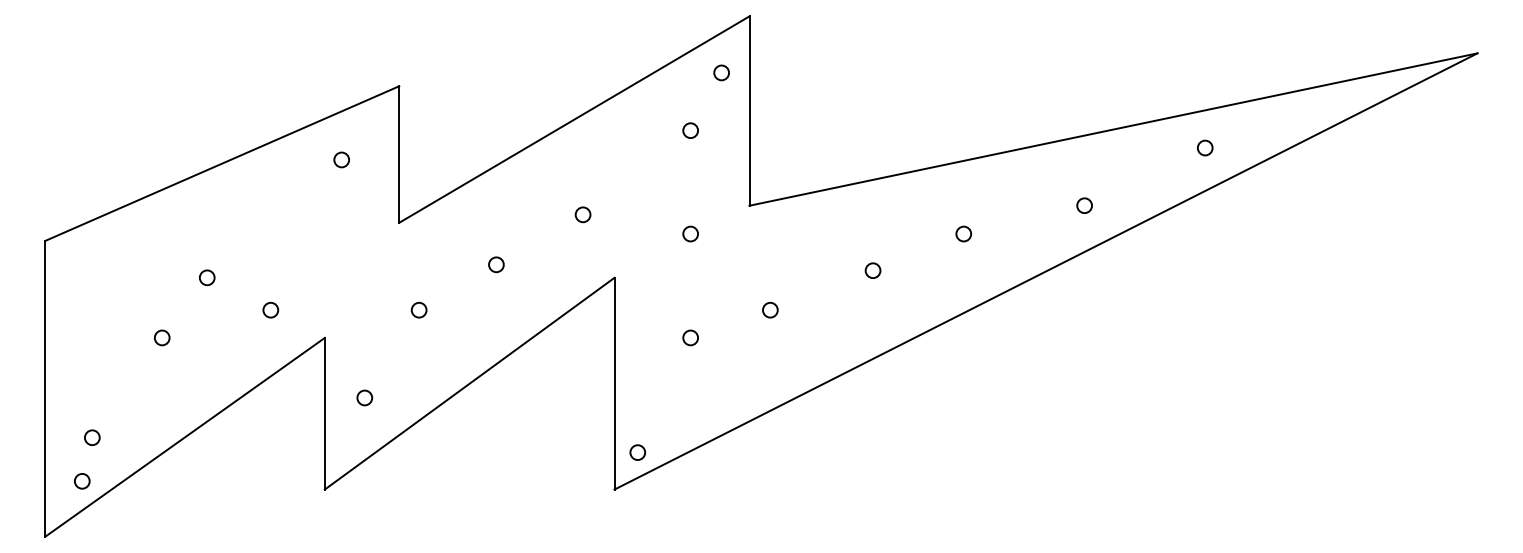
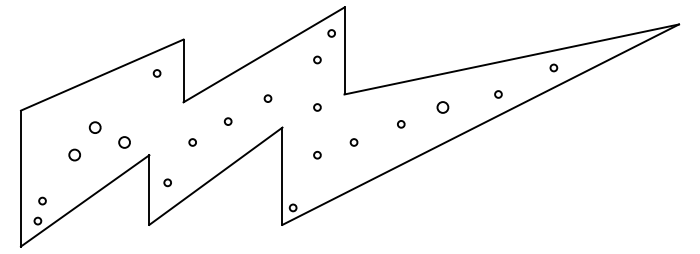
circle: (962, 234) -> (442, 107), size x1.6
circle: (207, 277) -> (95, 127), size x1.6
circle: (270, 310) -> (124, 142), size x1.6
circle: (161, 338) -> (74, 155), size x1.6

